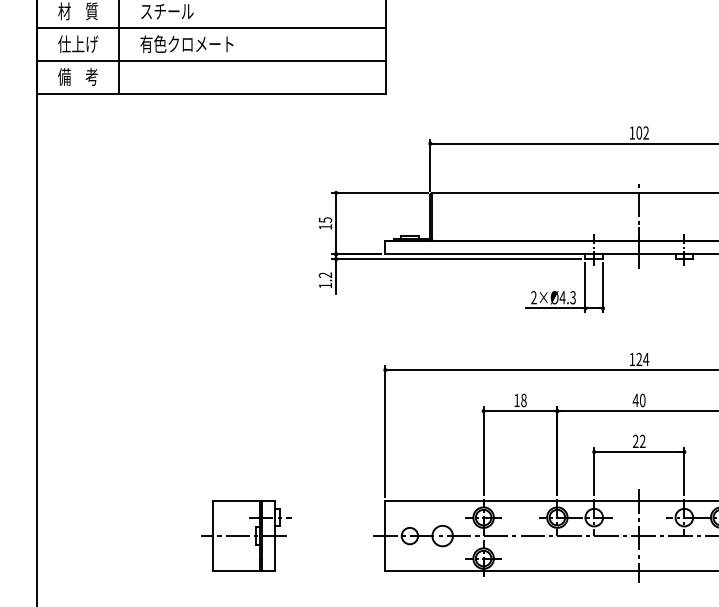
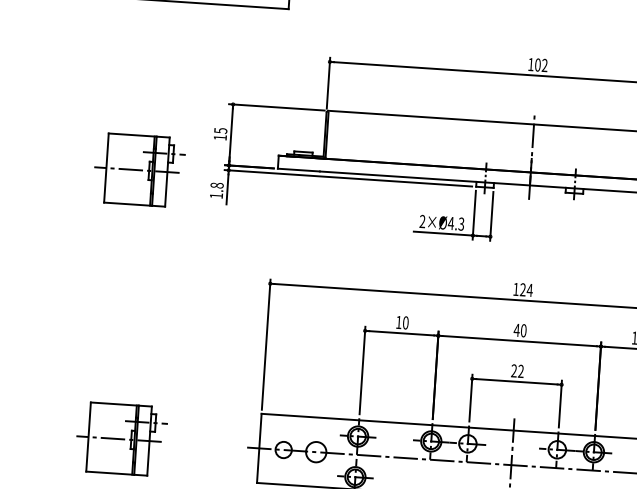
part: (246, 264) -> (139, 169), added
text: (325, 275) -> (217, 185), 1.2 -> 1.8
text: (523, 400) -> (405, 322), 18 -> 10

